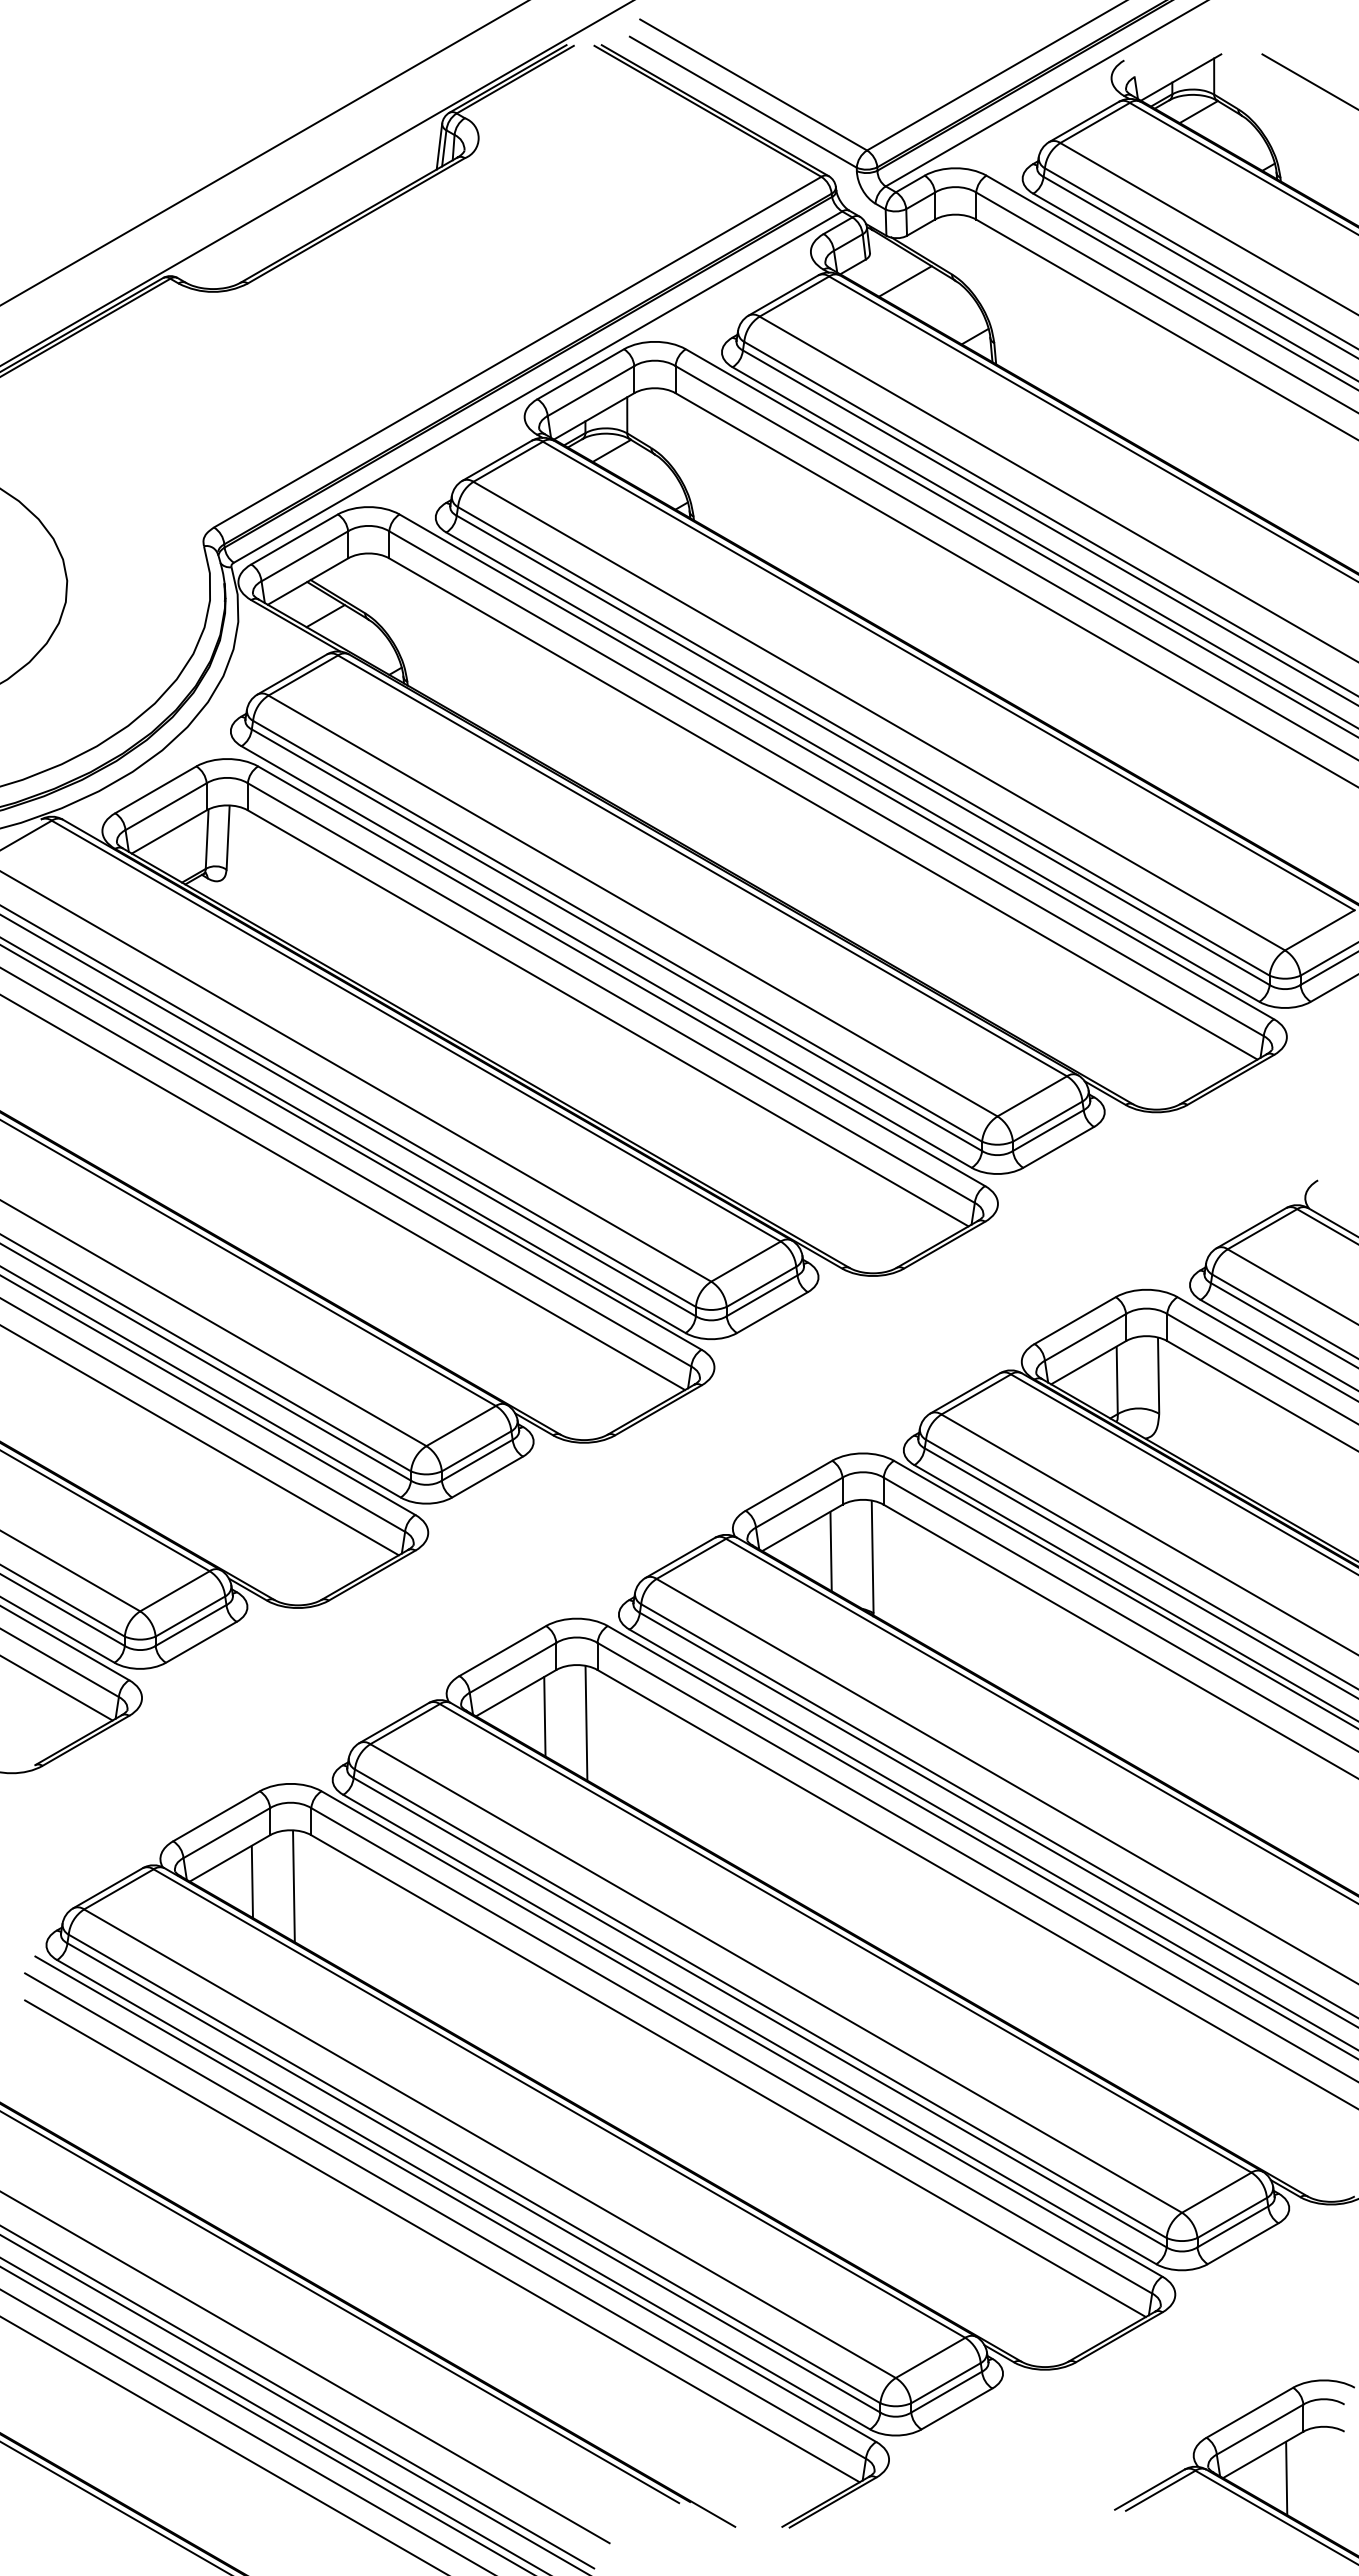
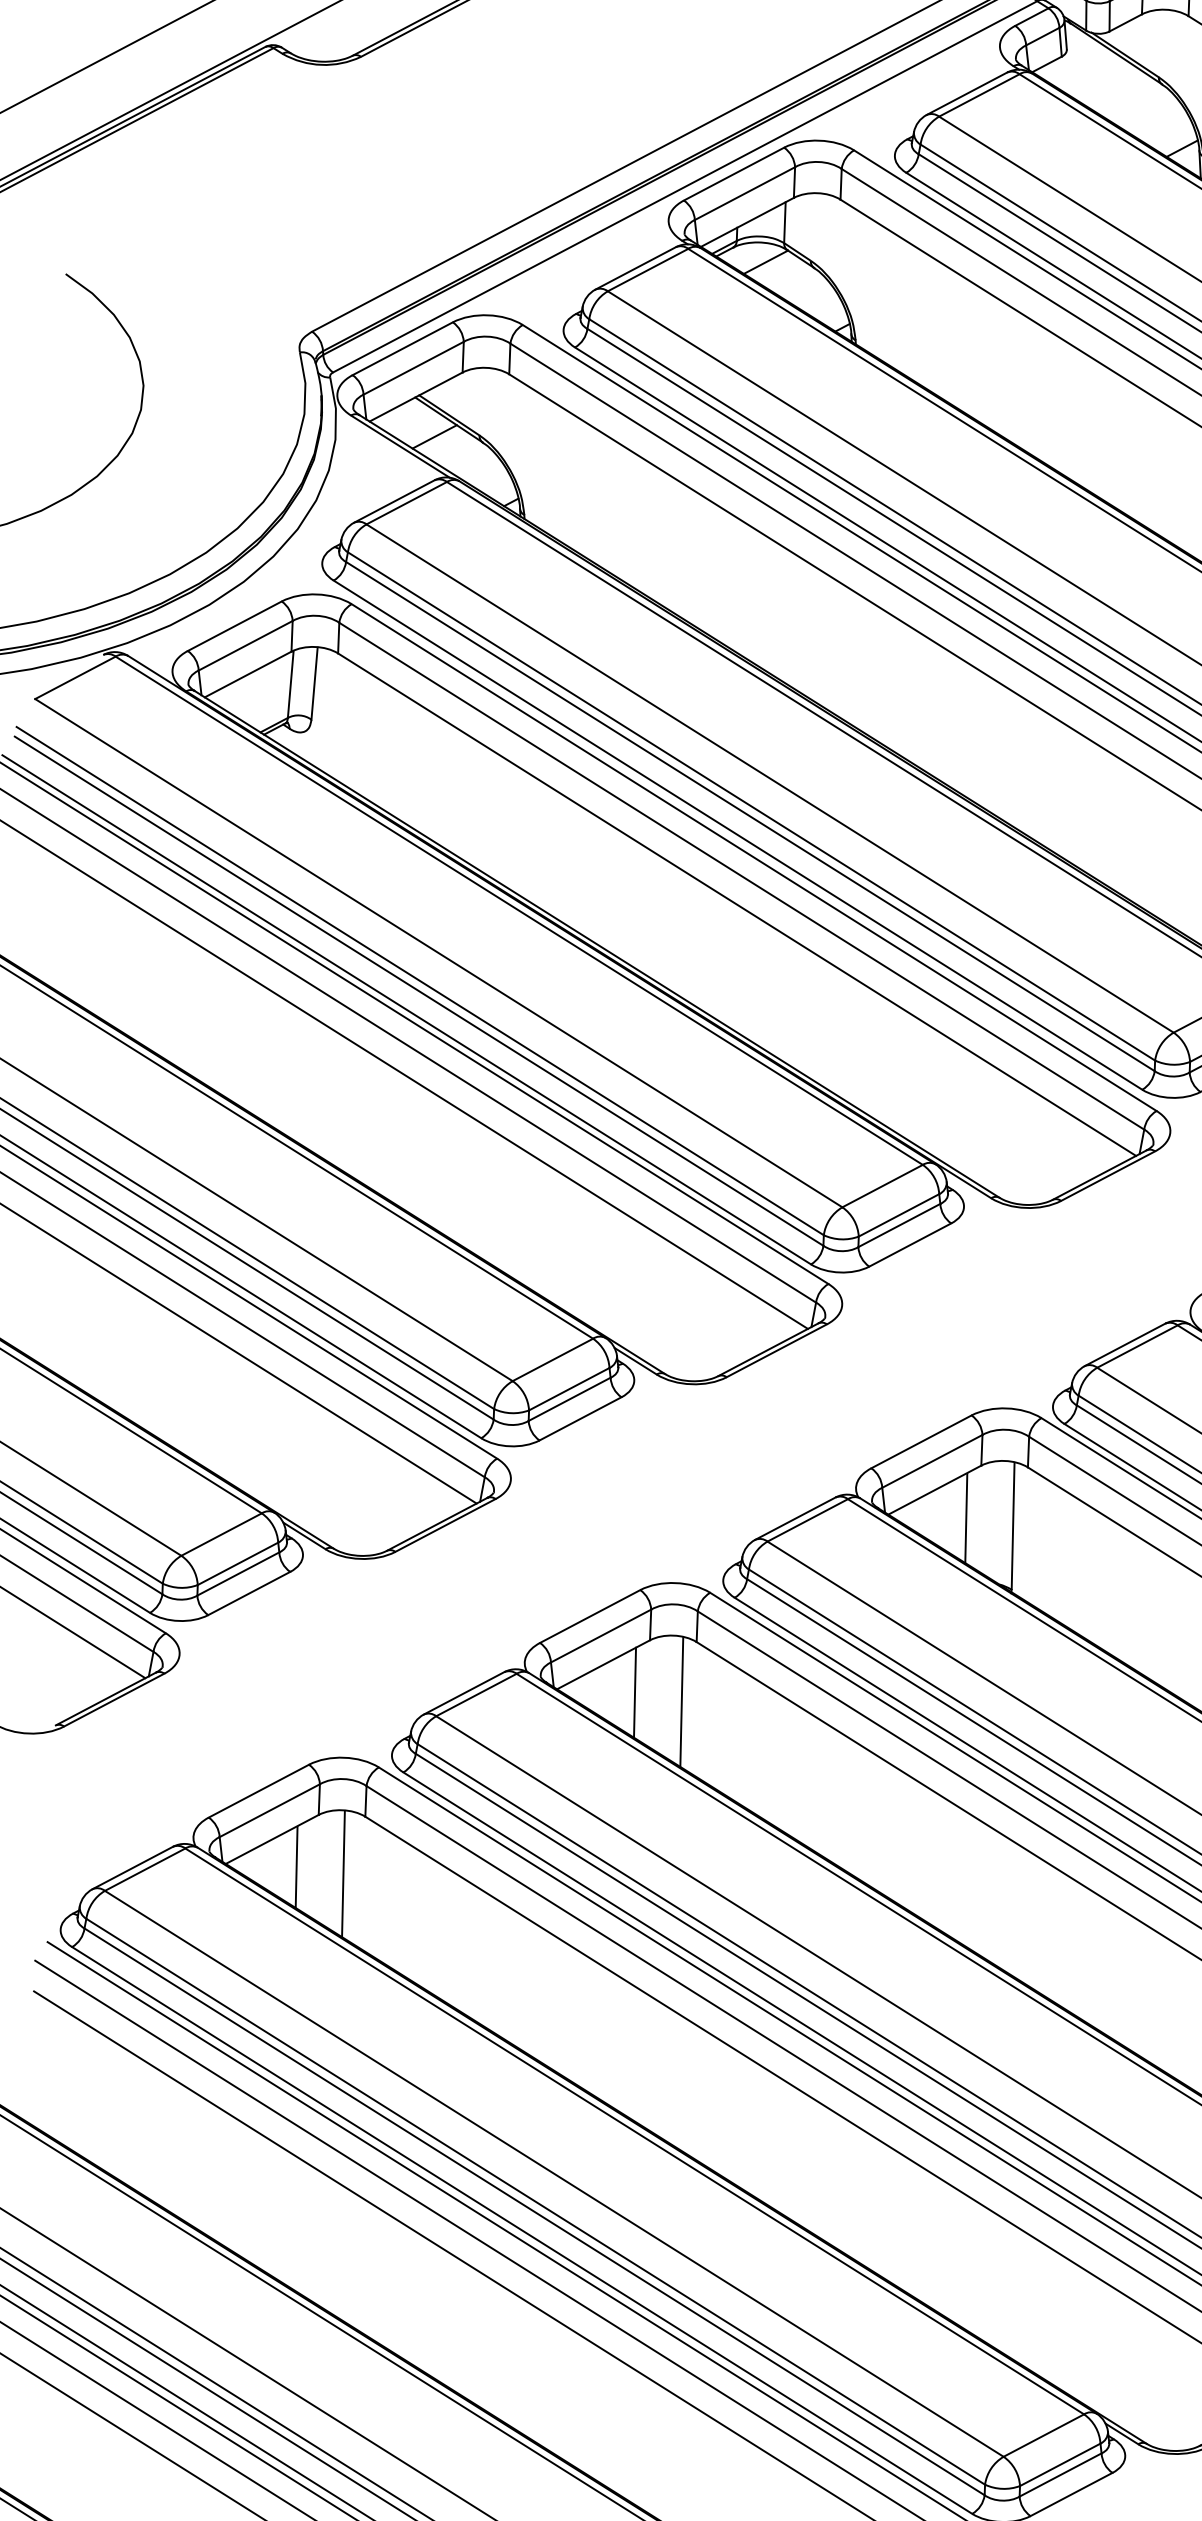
line: (905, 281) -> (1105, 83), removed

